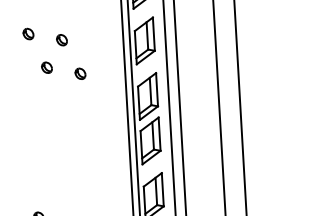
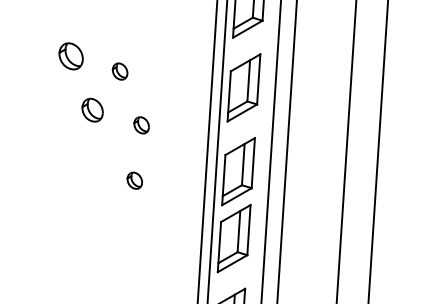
part: (28, 33) -> (71, 55), size x1.6
part: (46, 67) -> (91, 109), size x1.4
part: (80, 110) -> (134, 180), added

